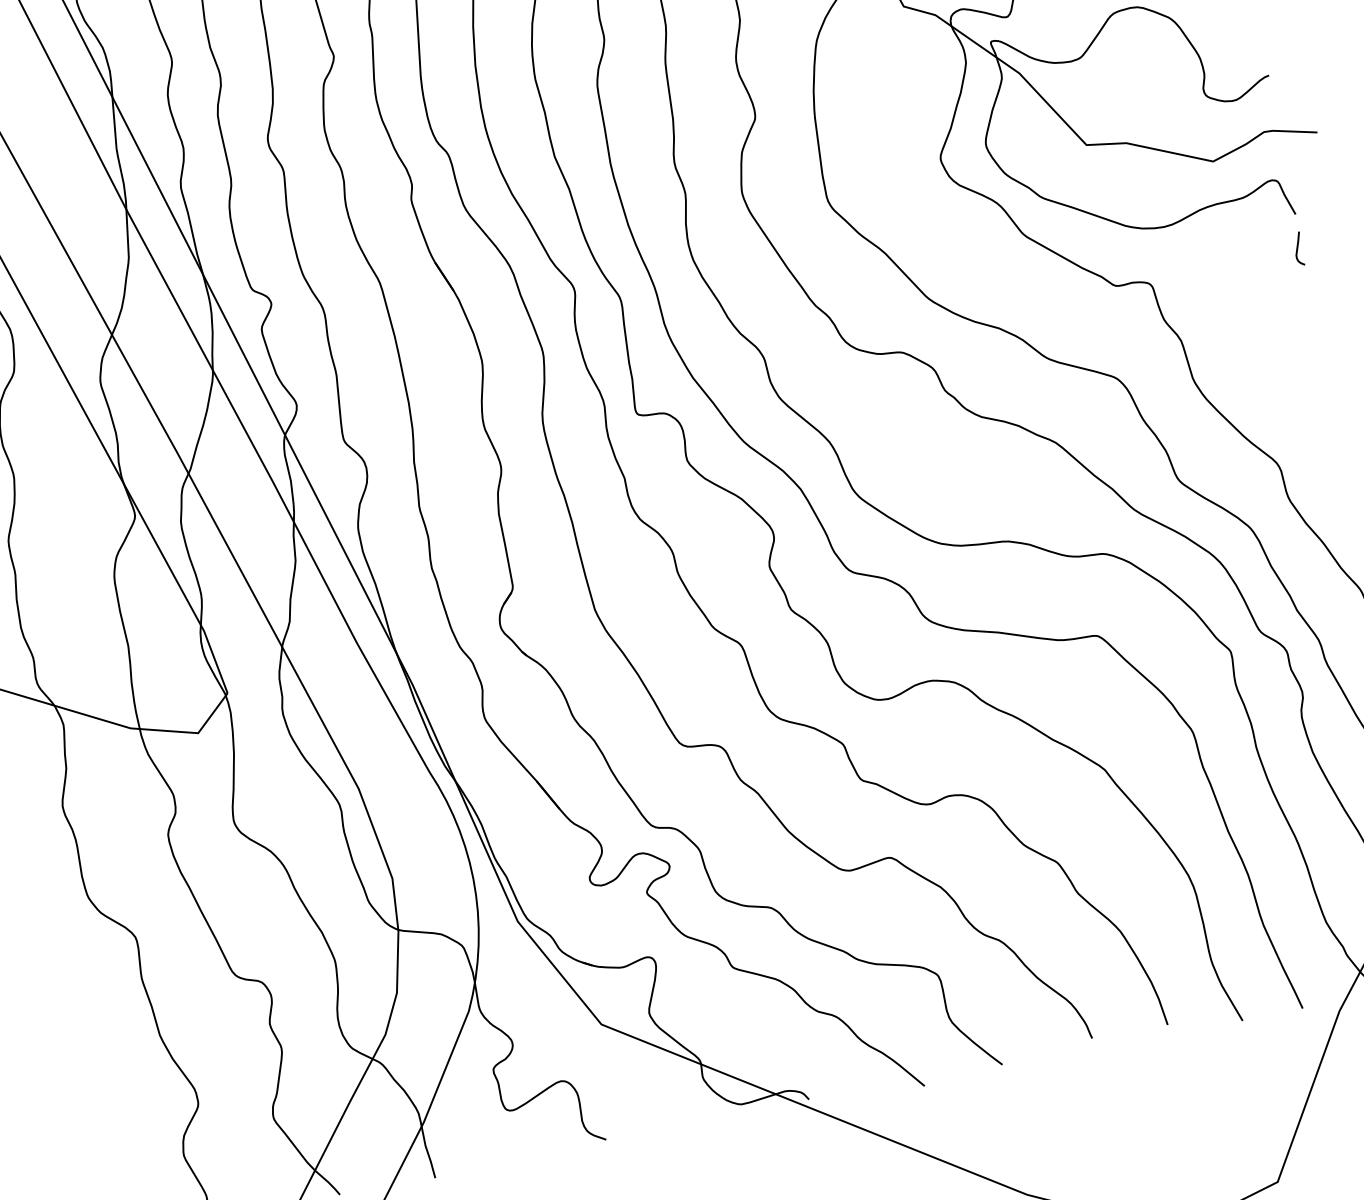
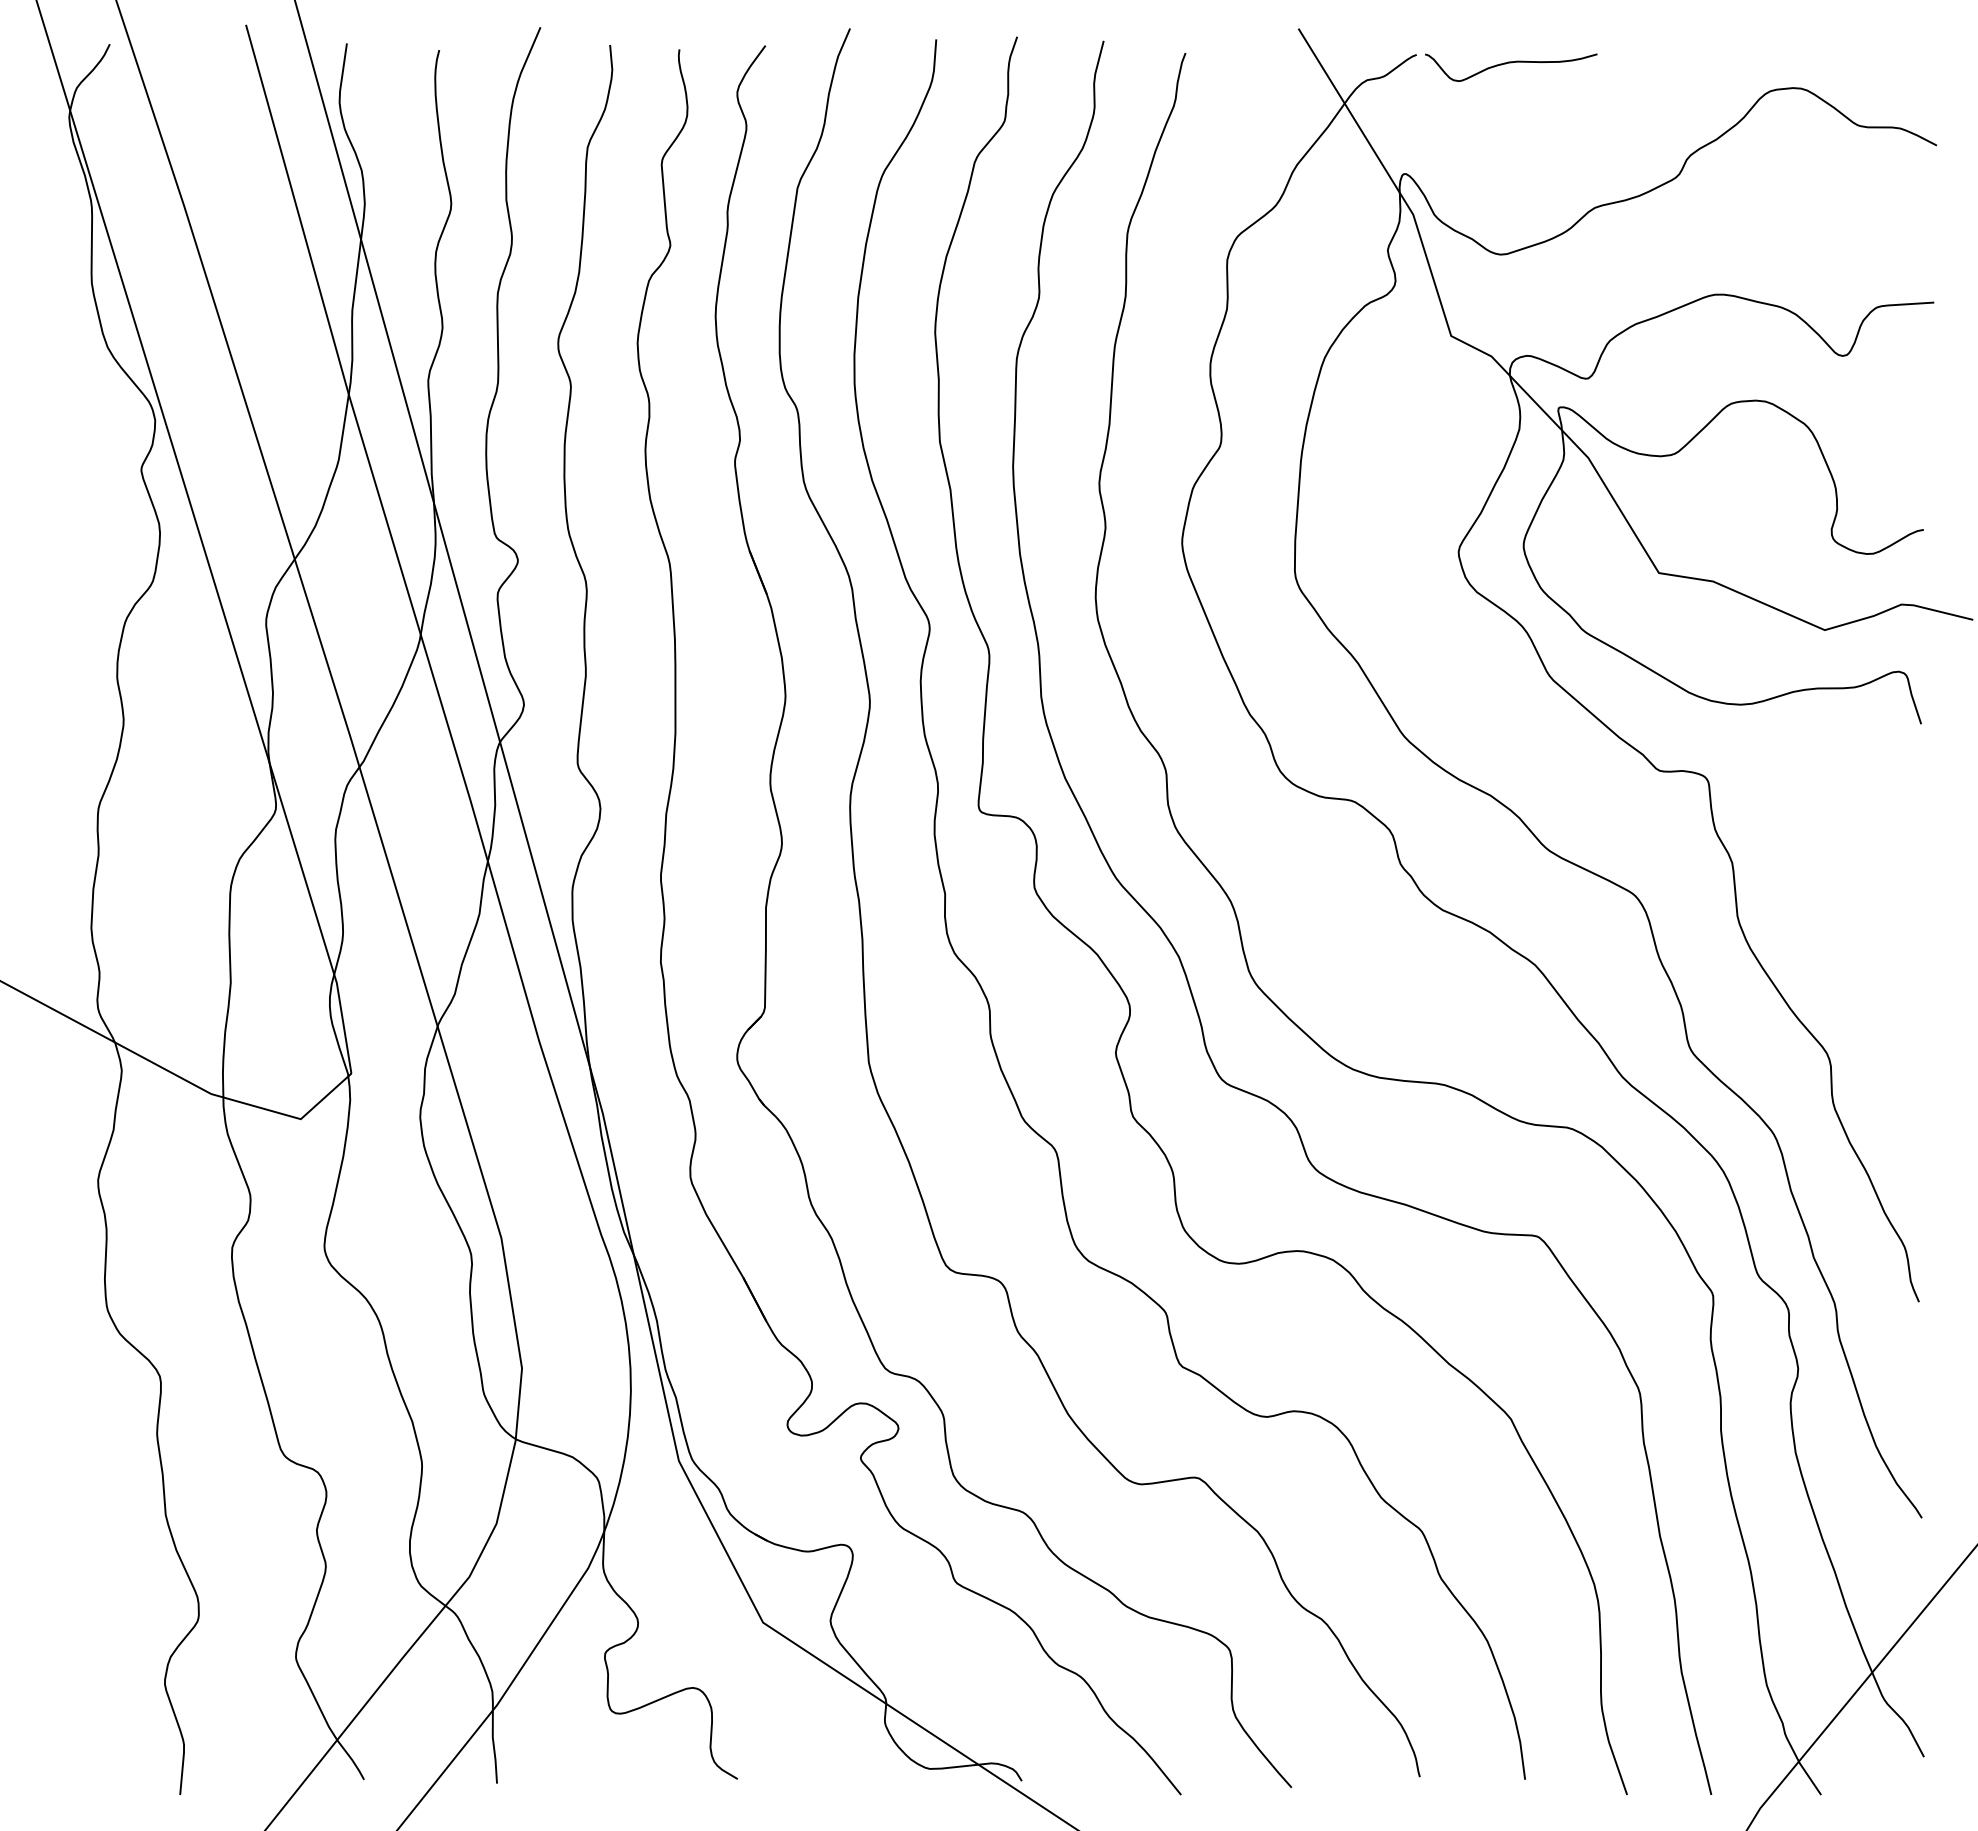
curve: (1297, 249) -> (1914, 771), removed

